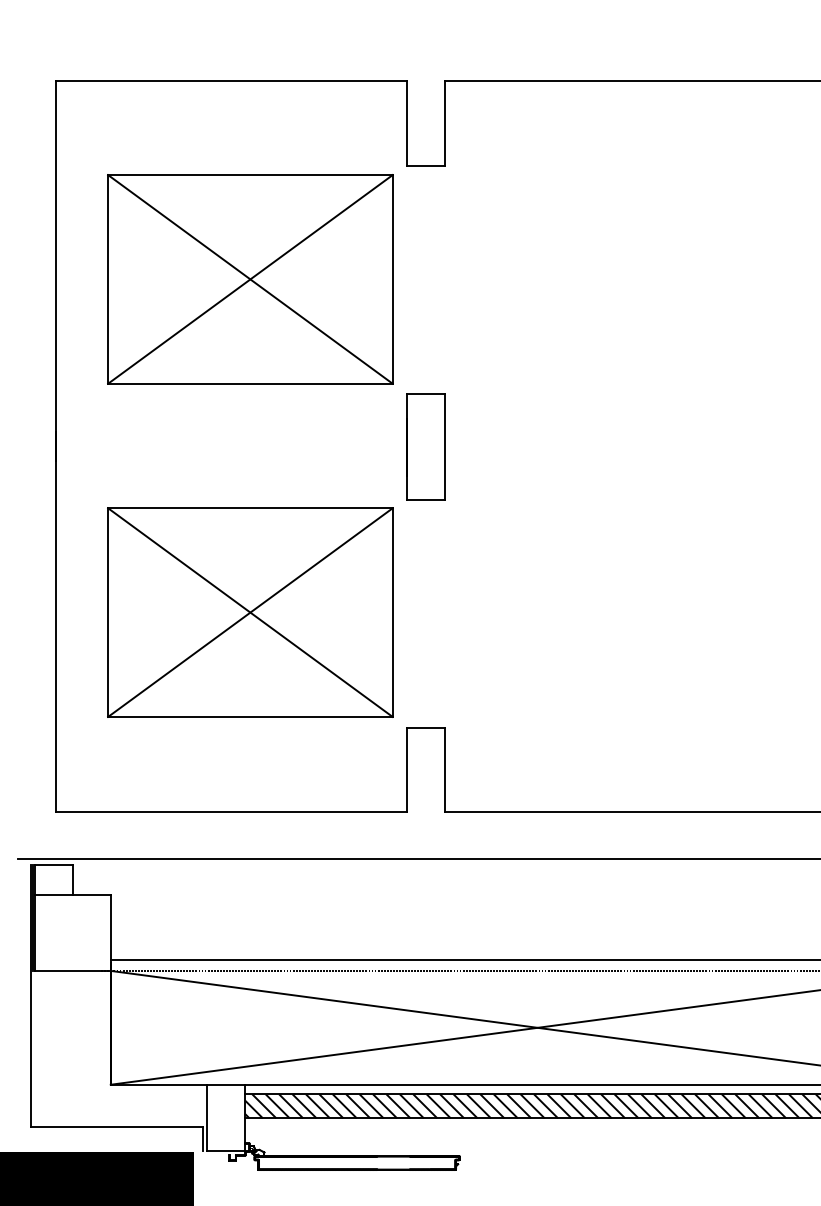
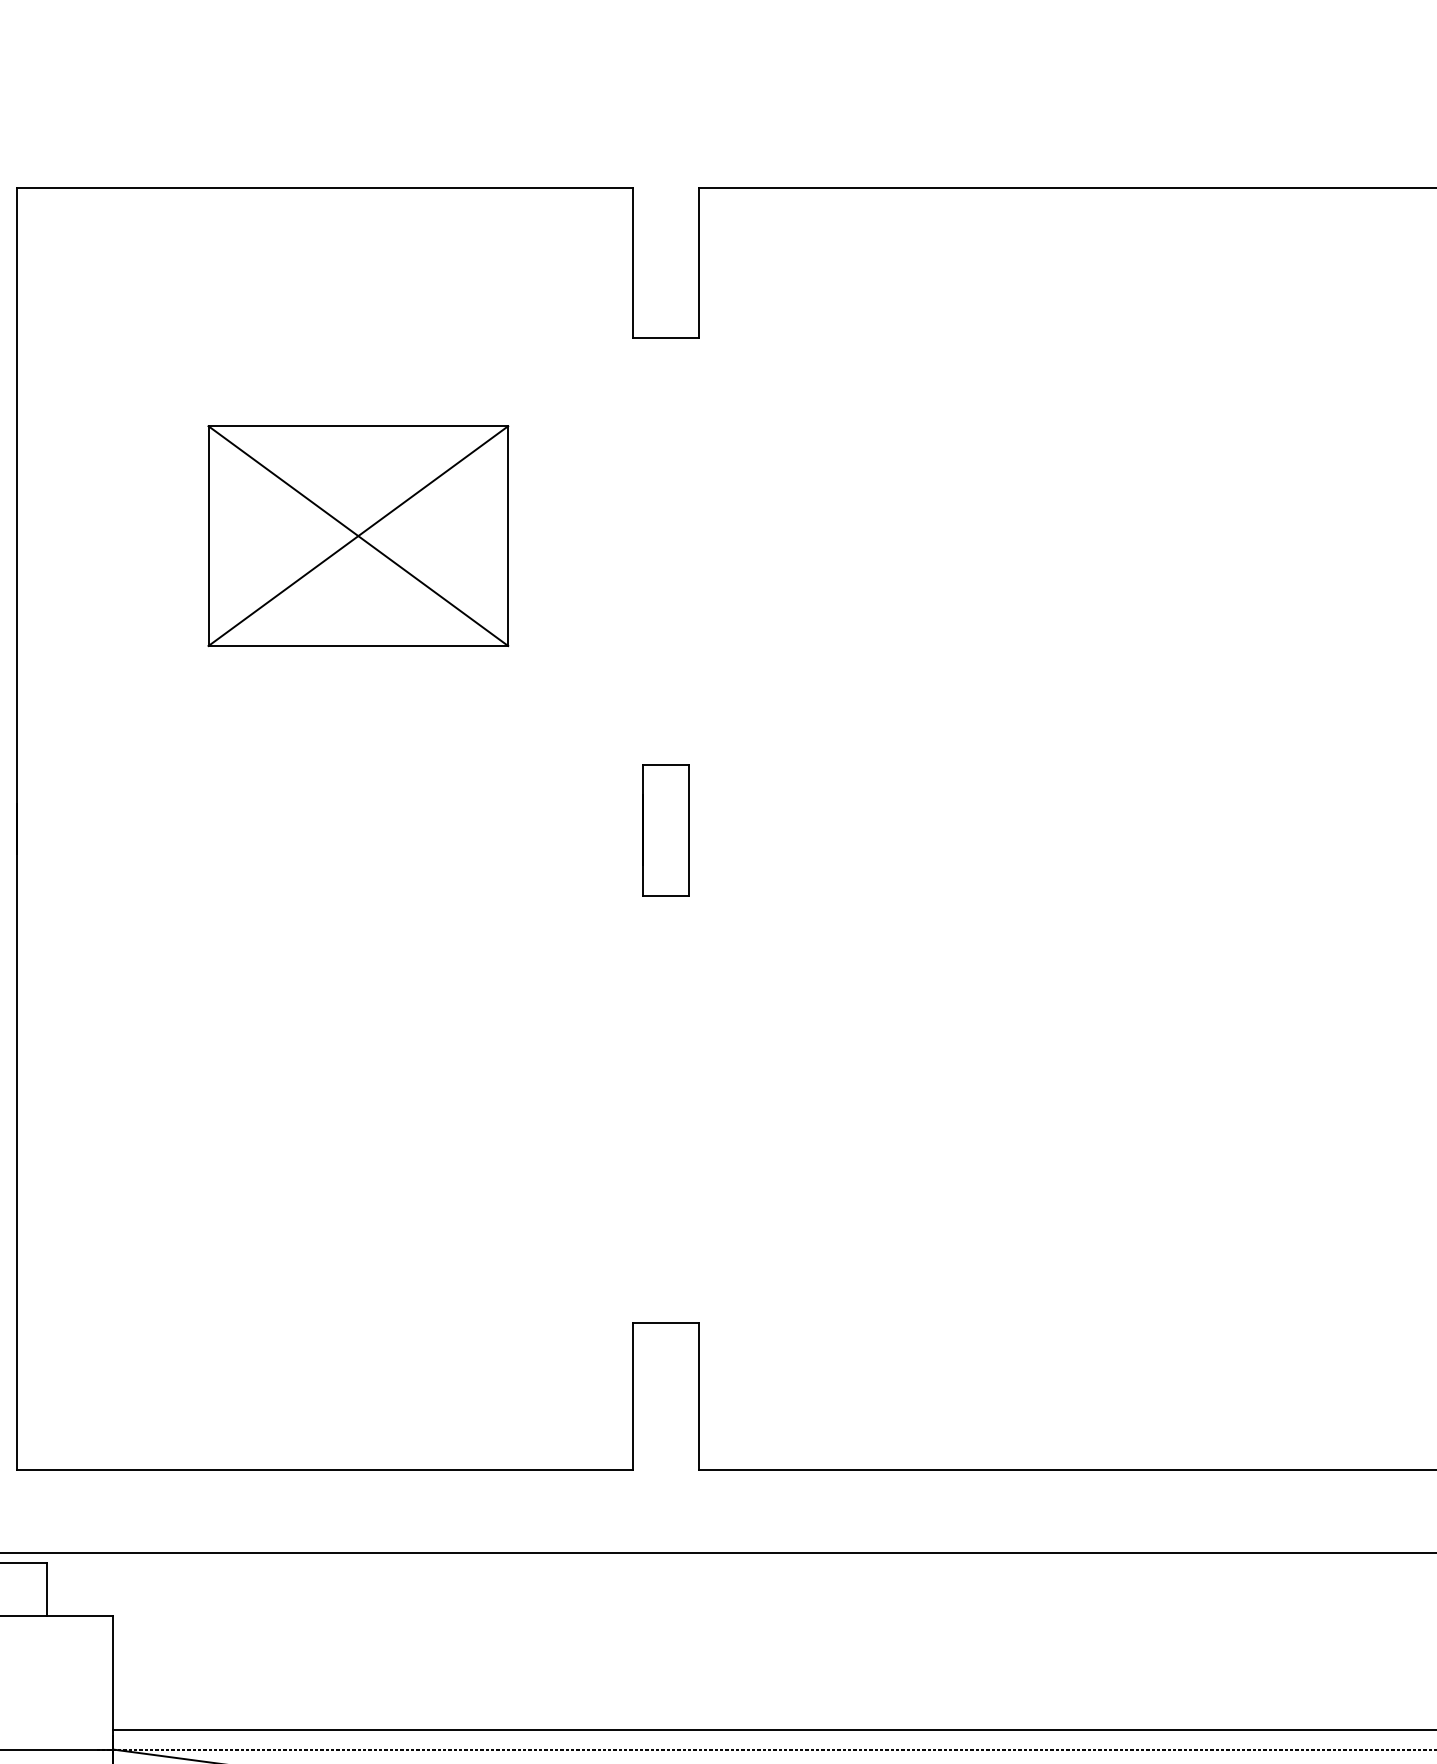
part: (250, 279) -> (358, 536), size x0.6
part: (425, 446) -> (665, 829), size x0.7
part: (250, 612) -> (358, 1120), removed

